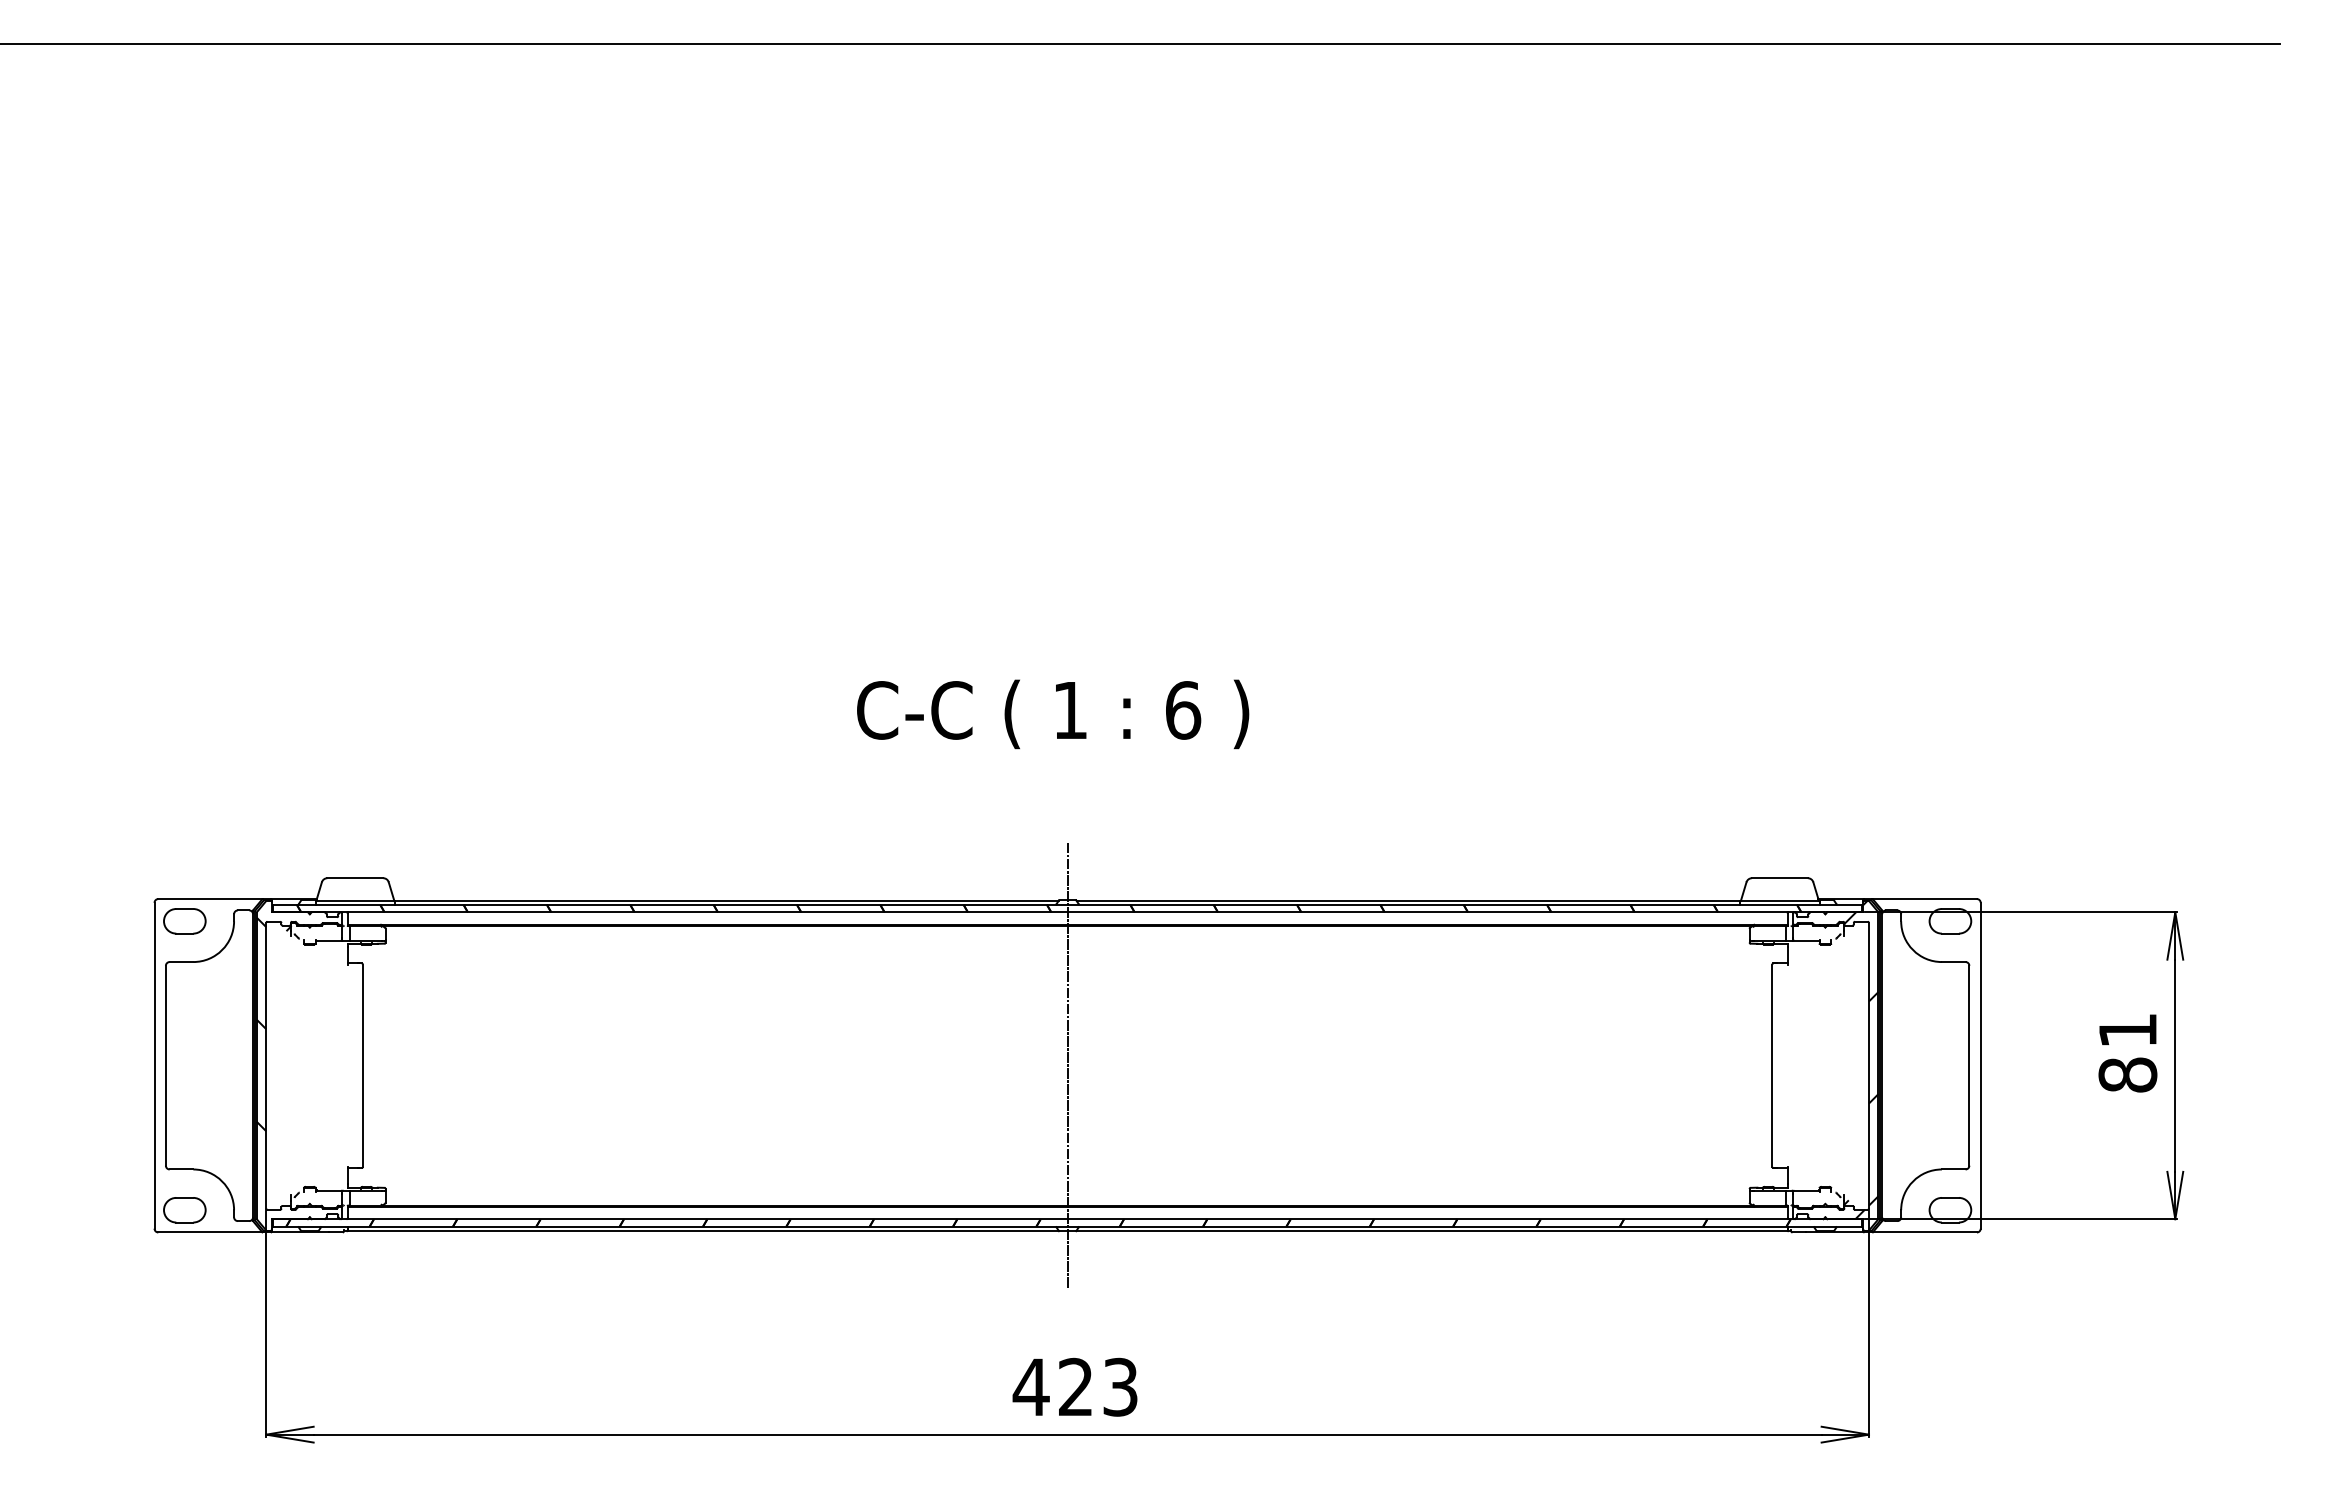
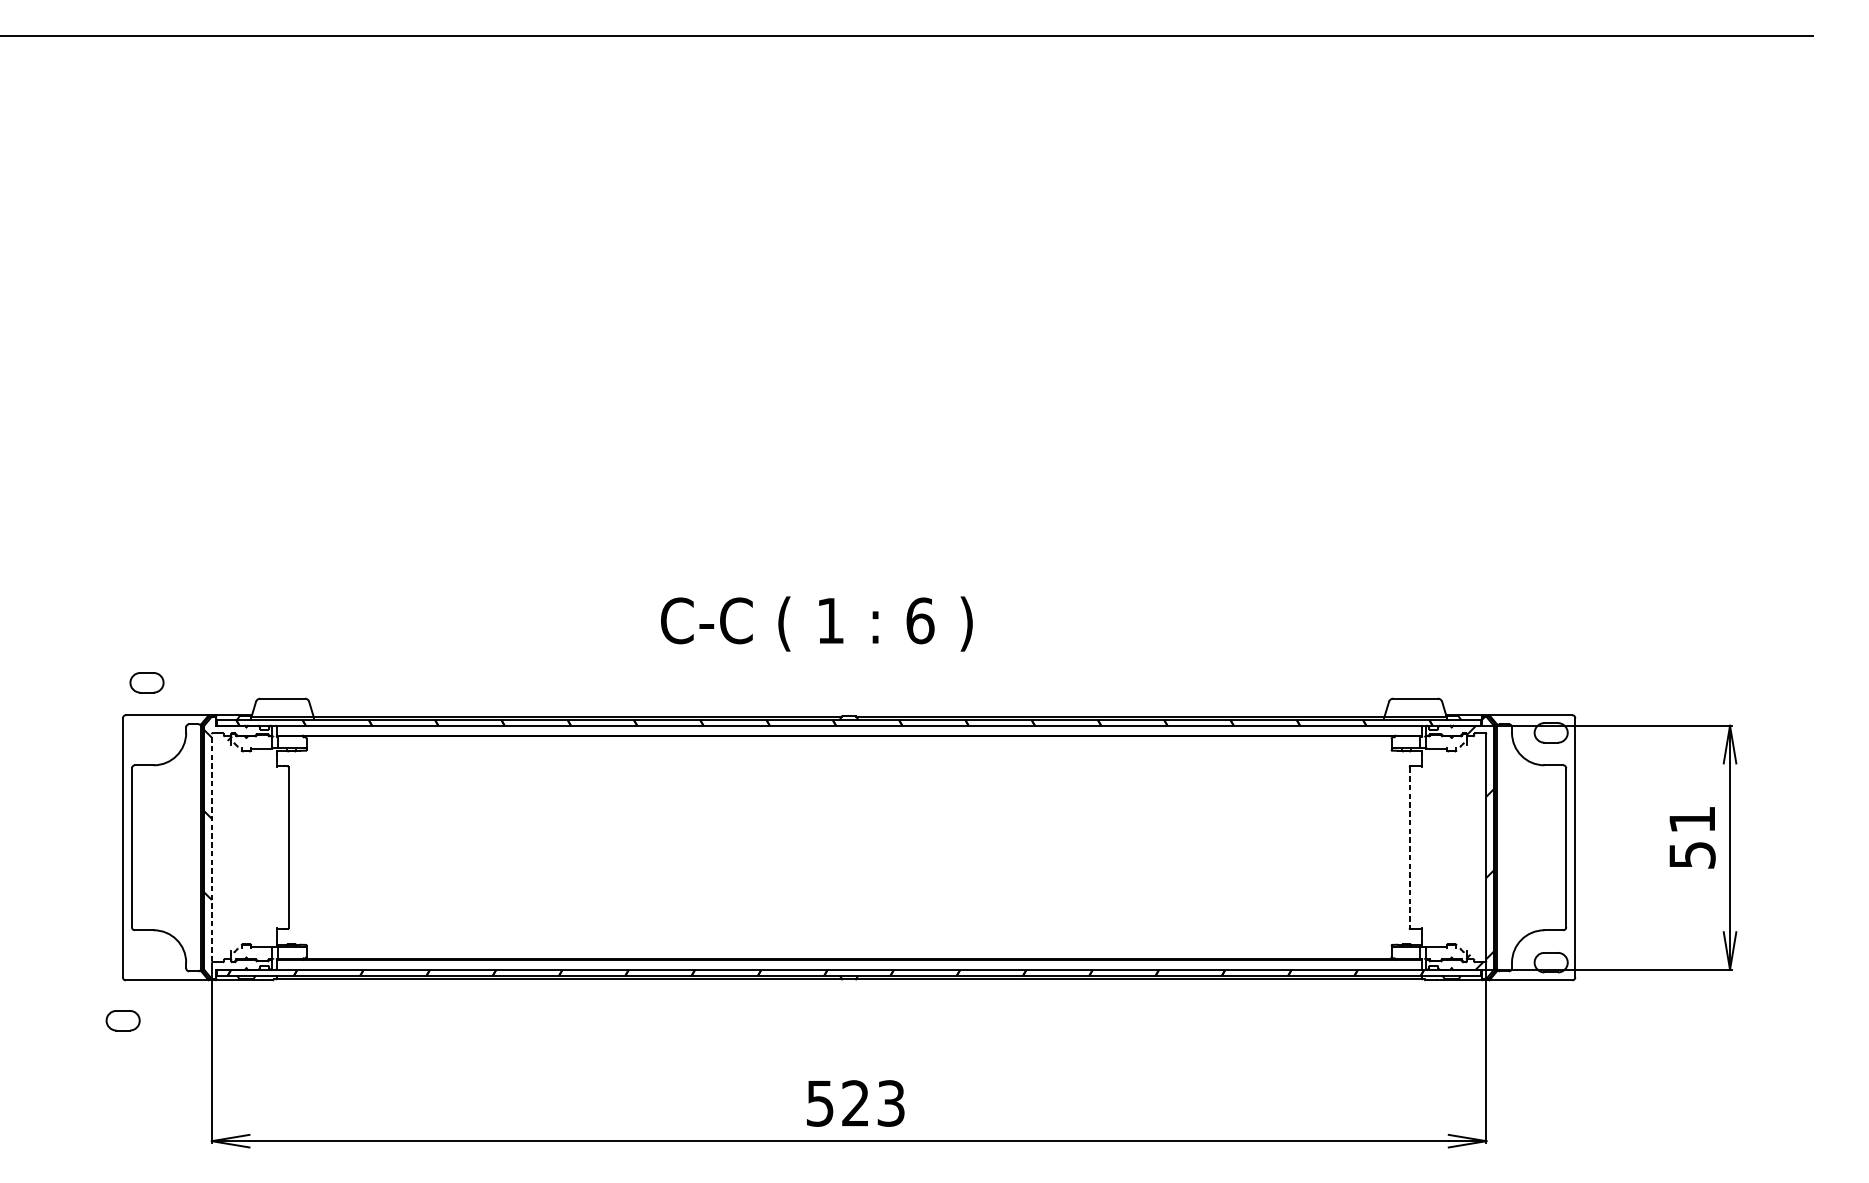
text: (1053, 714) -> (817, 624), moved
part: (184, 921) -> (146, 682), moved
line: (266, 1065) -> (211, 847), solid -> dashed
line: (1067, 1065) -> (849, 847), removed
line: (1772, 1066) -> (1409, 848), solid -> dashed
text: (2127, 1074) -> (1692, 854), 81 -> 51
part: (184, 1210) -> (122, 1020), moved
text: (1030, 1387) -> (819, 1103), 423 -> 523

